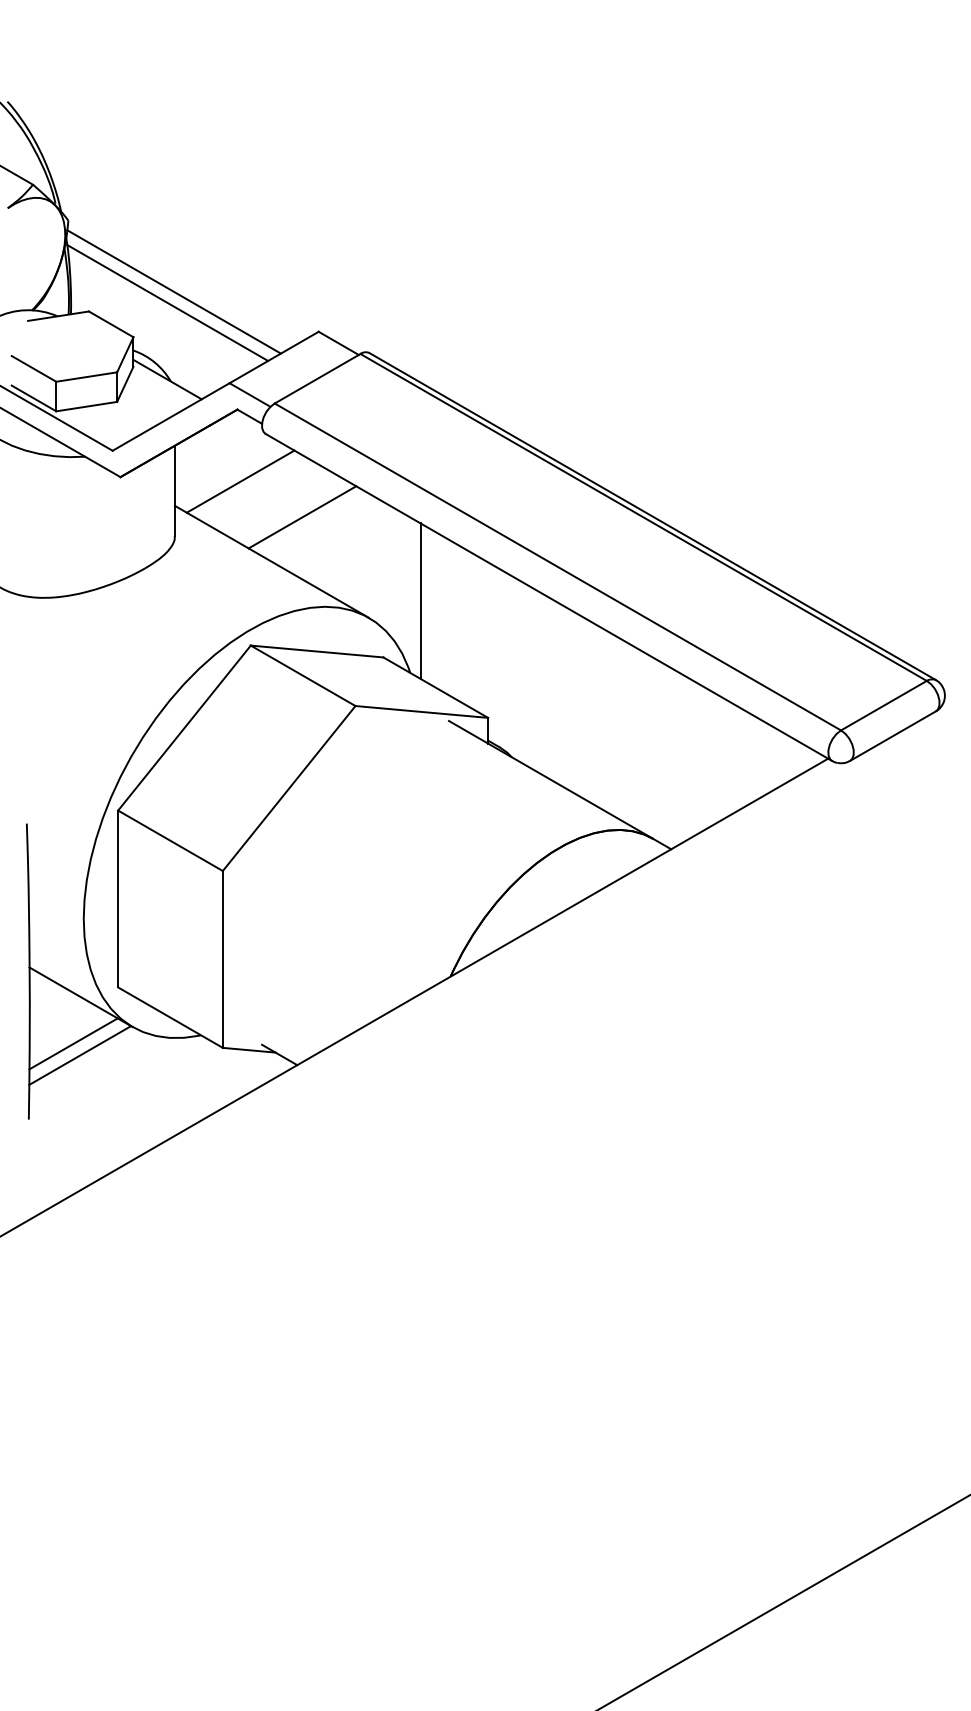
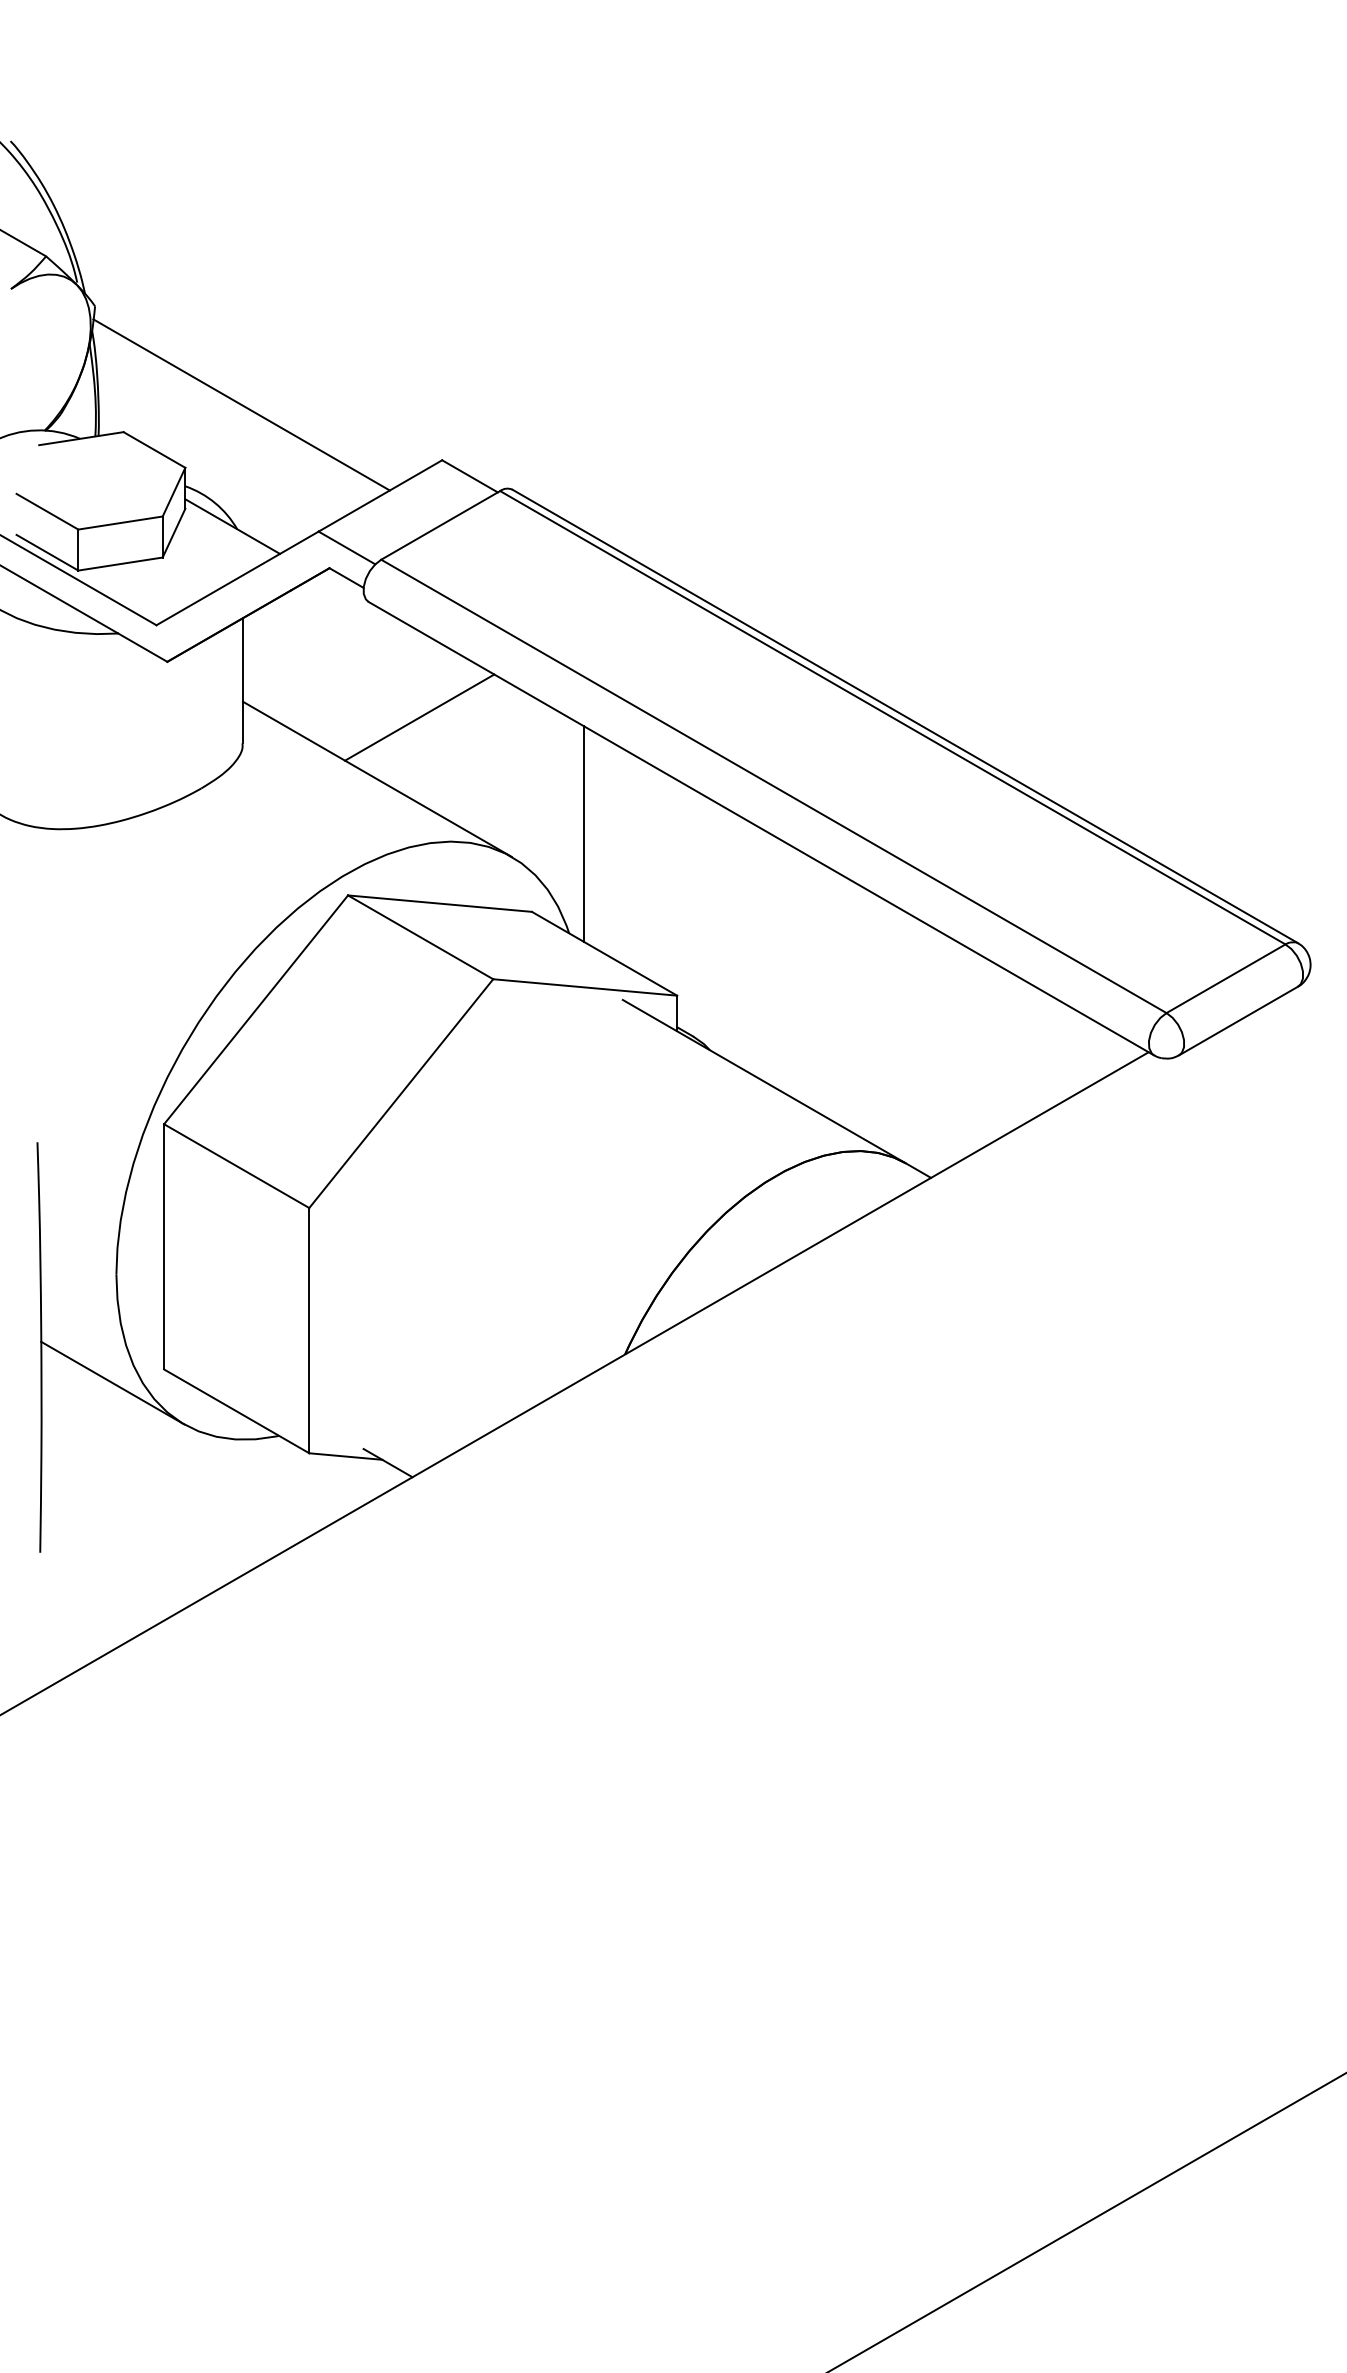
line: (167, 302) -> (232, 419), removed
line: (240, 481) -> (333, 667), removed
line: (73, 1043) -> (102, 1447), removed
line: (80, 1055) -> (111, 1463), removed

